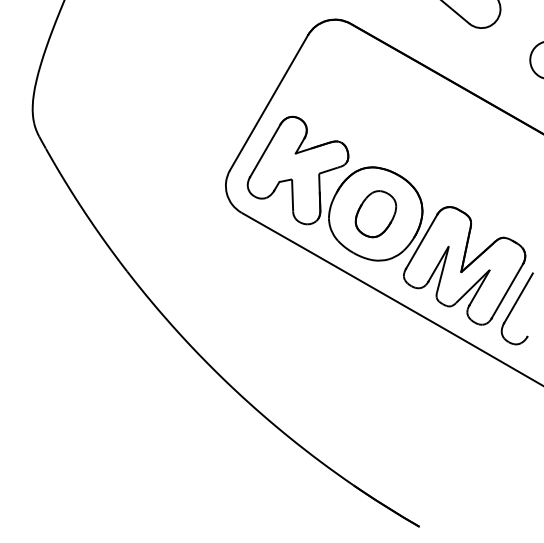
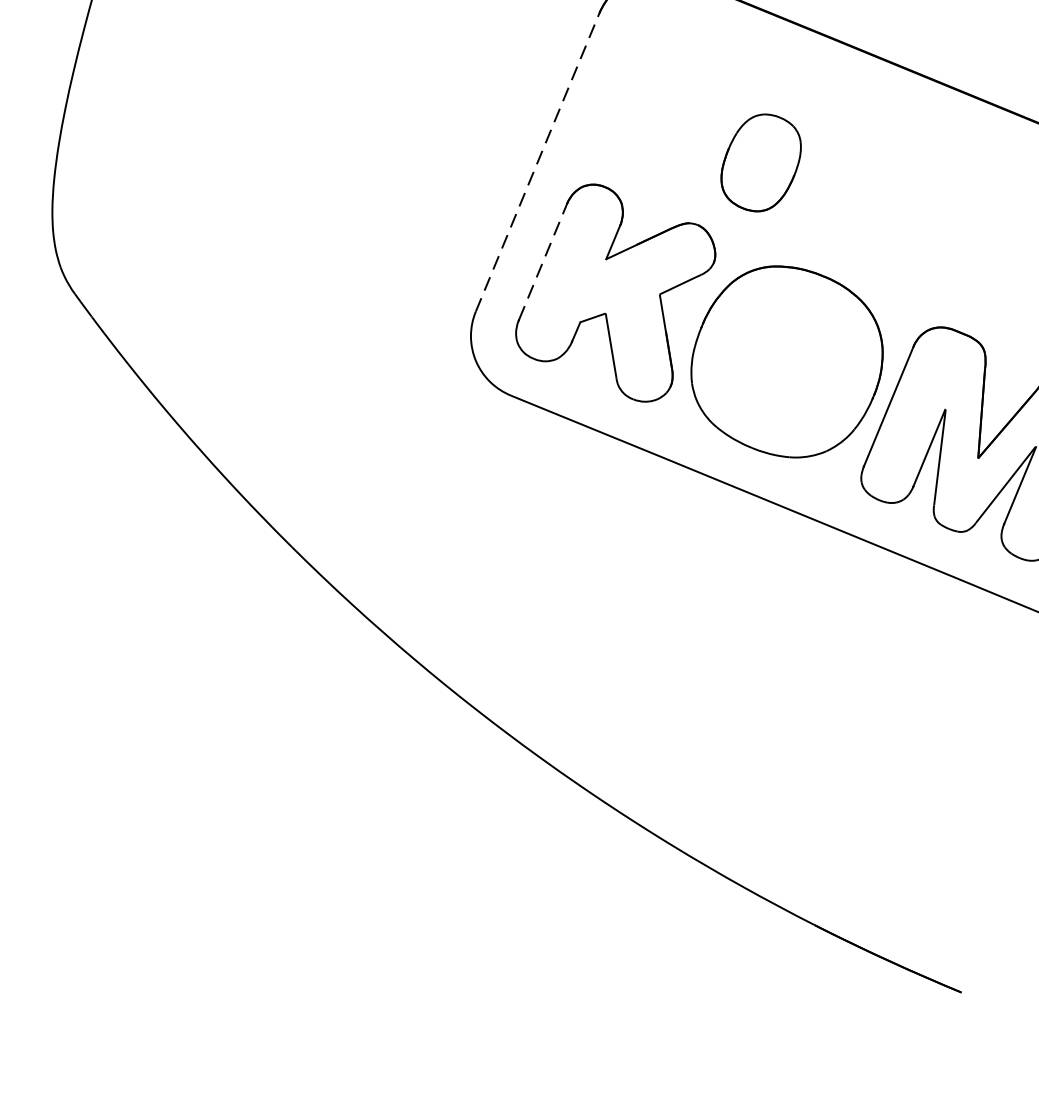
line: (269, 102) -> (538, 161), solid -> dashed
line: (265, 150) -> (543, 261), solid -> dashed
part: (375, 214) -> (760, 163), moved

